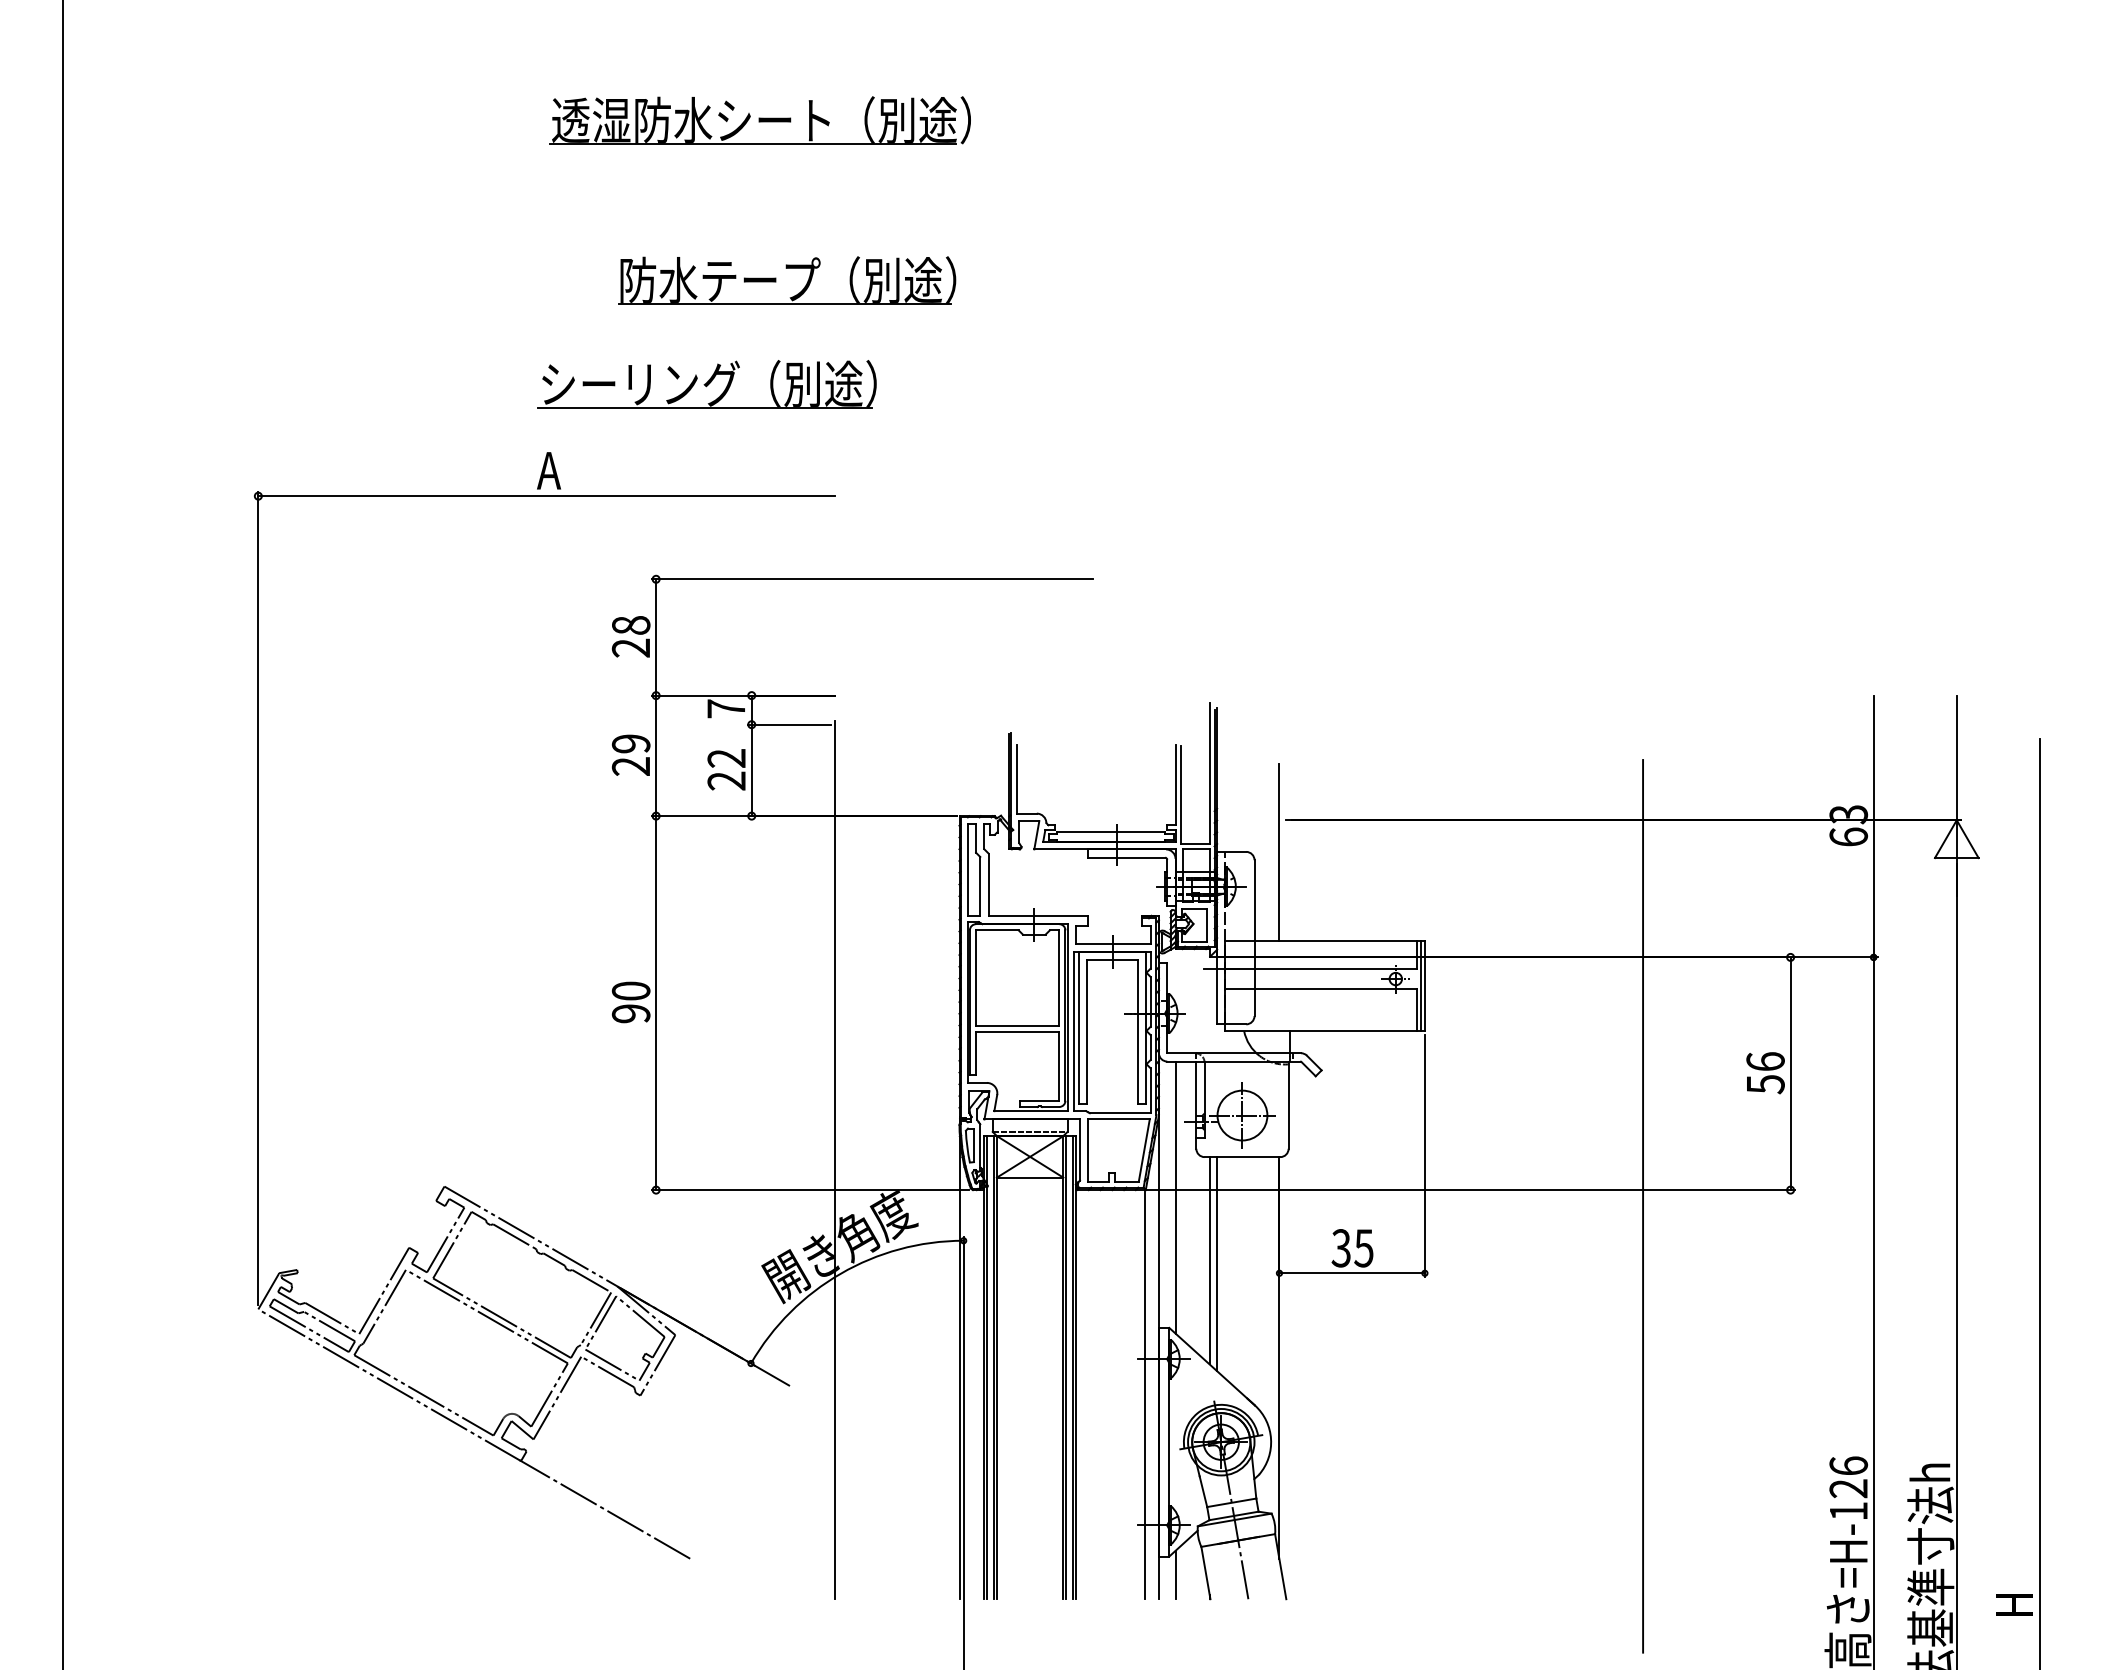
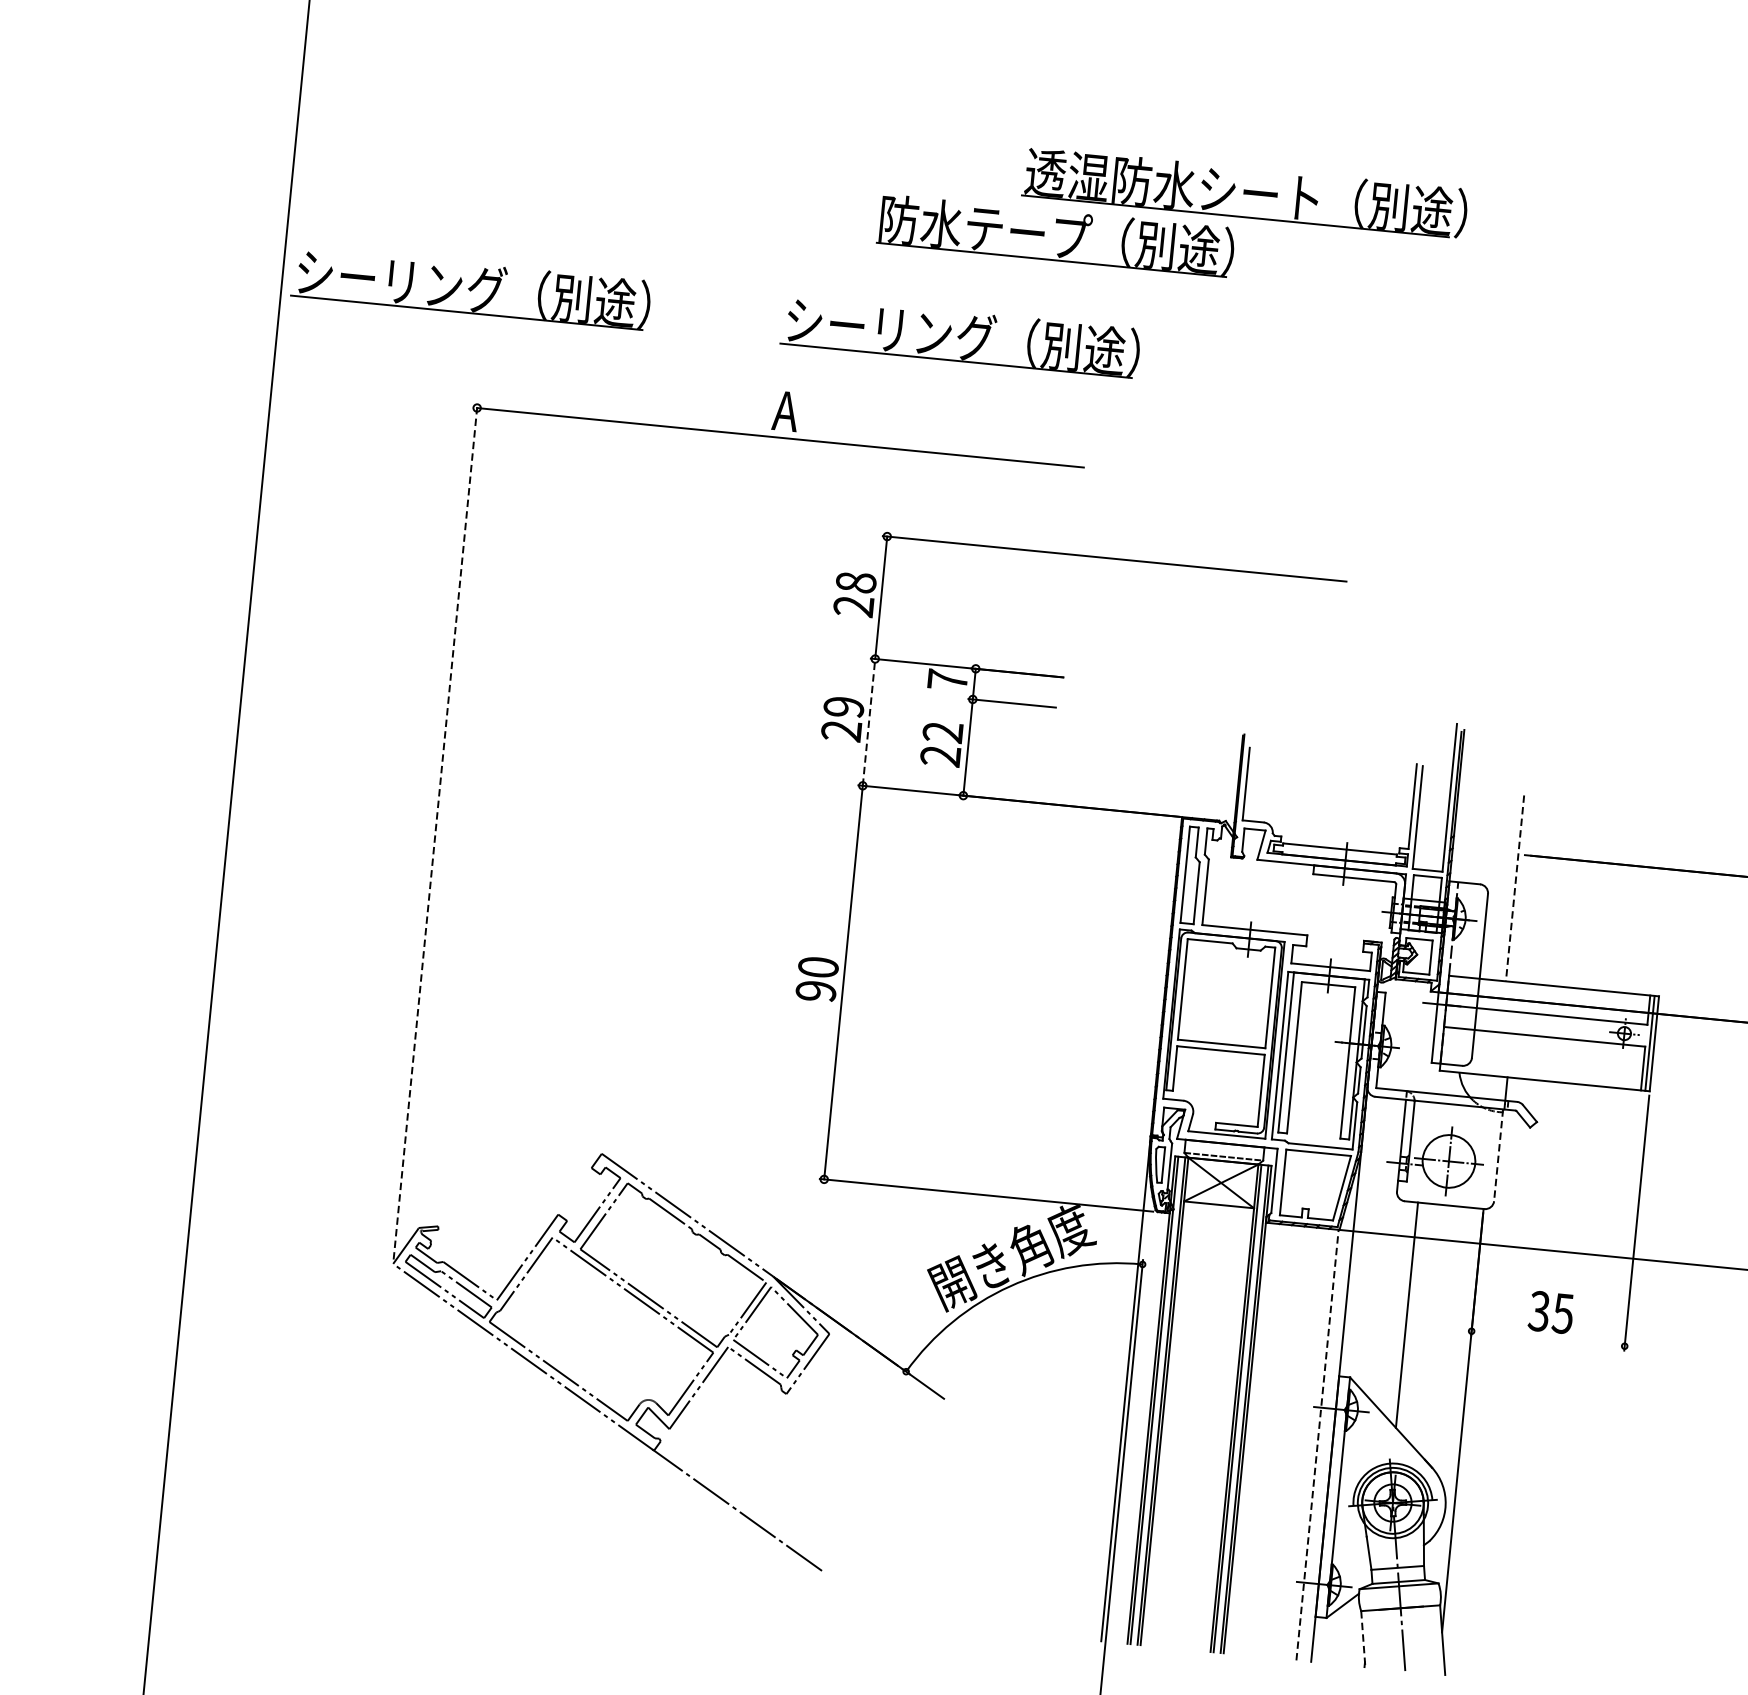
part: (759, 120) -> (1244, 192), moved
part: (241, 384) -> (470, 288), added
line: (656, 755) -> (869, 722), solid -> dashed
line: (1279, 853) -> (1514, 889), solid -> dashed
line: (258, 898) -> (435, 831), solid -> dashed
line: (1288, 1105) -> (1498, 1155), solid -> dashed
line: (834, 1159) -> (1015, 1165), removed
line: (1175, 1197) -> (1370, 1240), removed
line: (1209, 1260) -> (1399, 1310), removed
line: (1351, 1273) -> (1547, 1338), removed
line: (1144, 1393) -> (1317, 1443), solid -> dashed
line: (1205, 1573) -> (1362, 1639), solid -> dashed
line: (1175, 1574) -> (1331, 1637), removed

